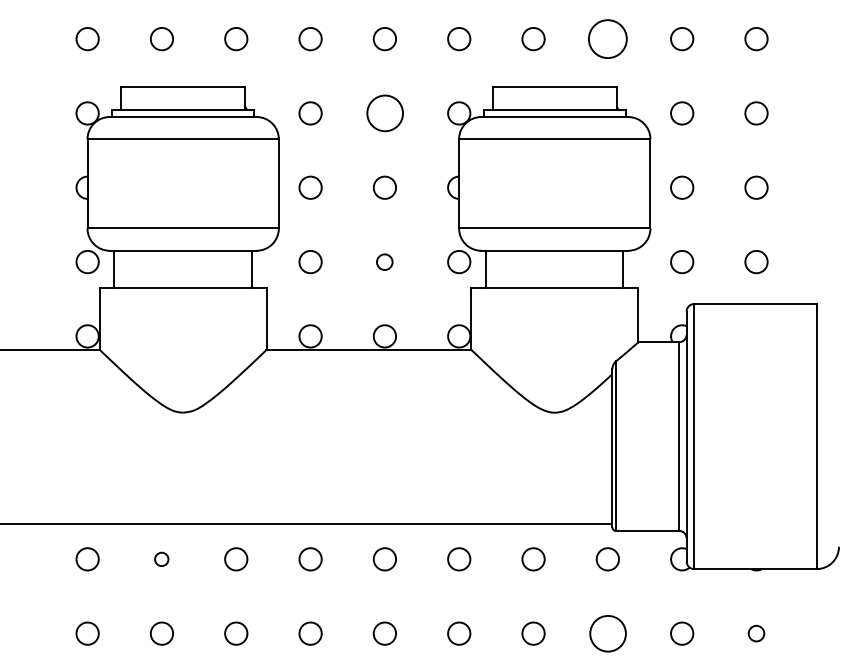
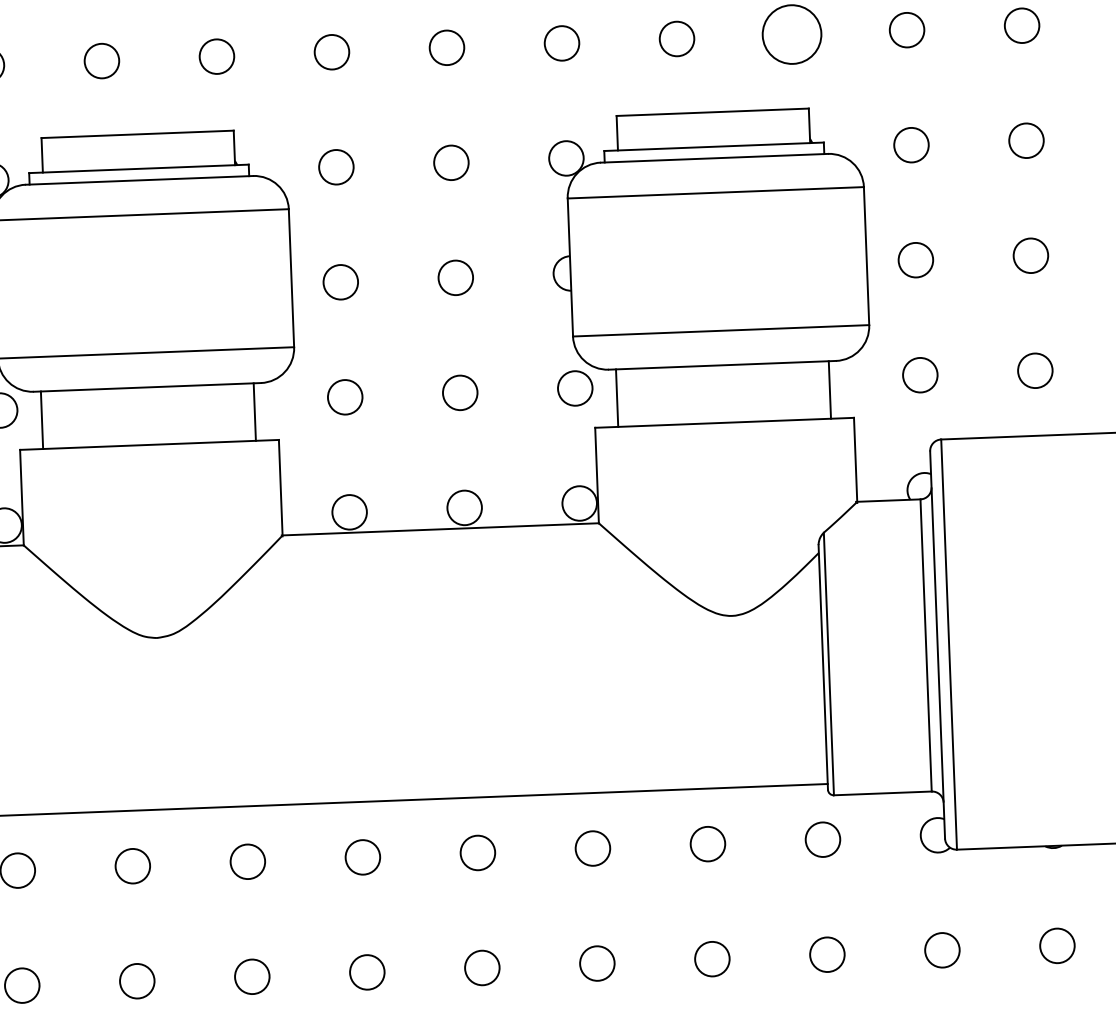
circle: (384, 113) -> (450, 162), size x0.62
circle: (384, 262) -> (459, 393), size x1.43
circle: (161, 559) -> (132, 866), size x1.67
circle: (607, 633) -> (826, 954), size x0.62
circle: (756, 633) -> (1057, 945), size x1.43

